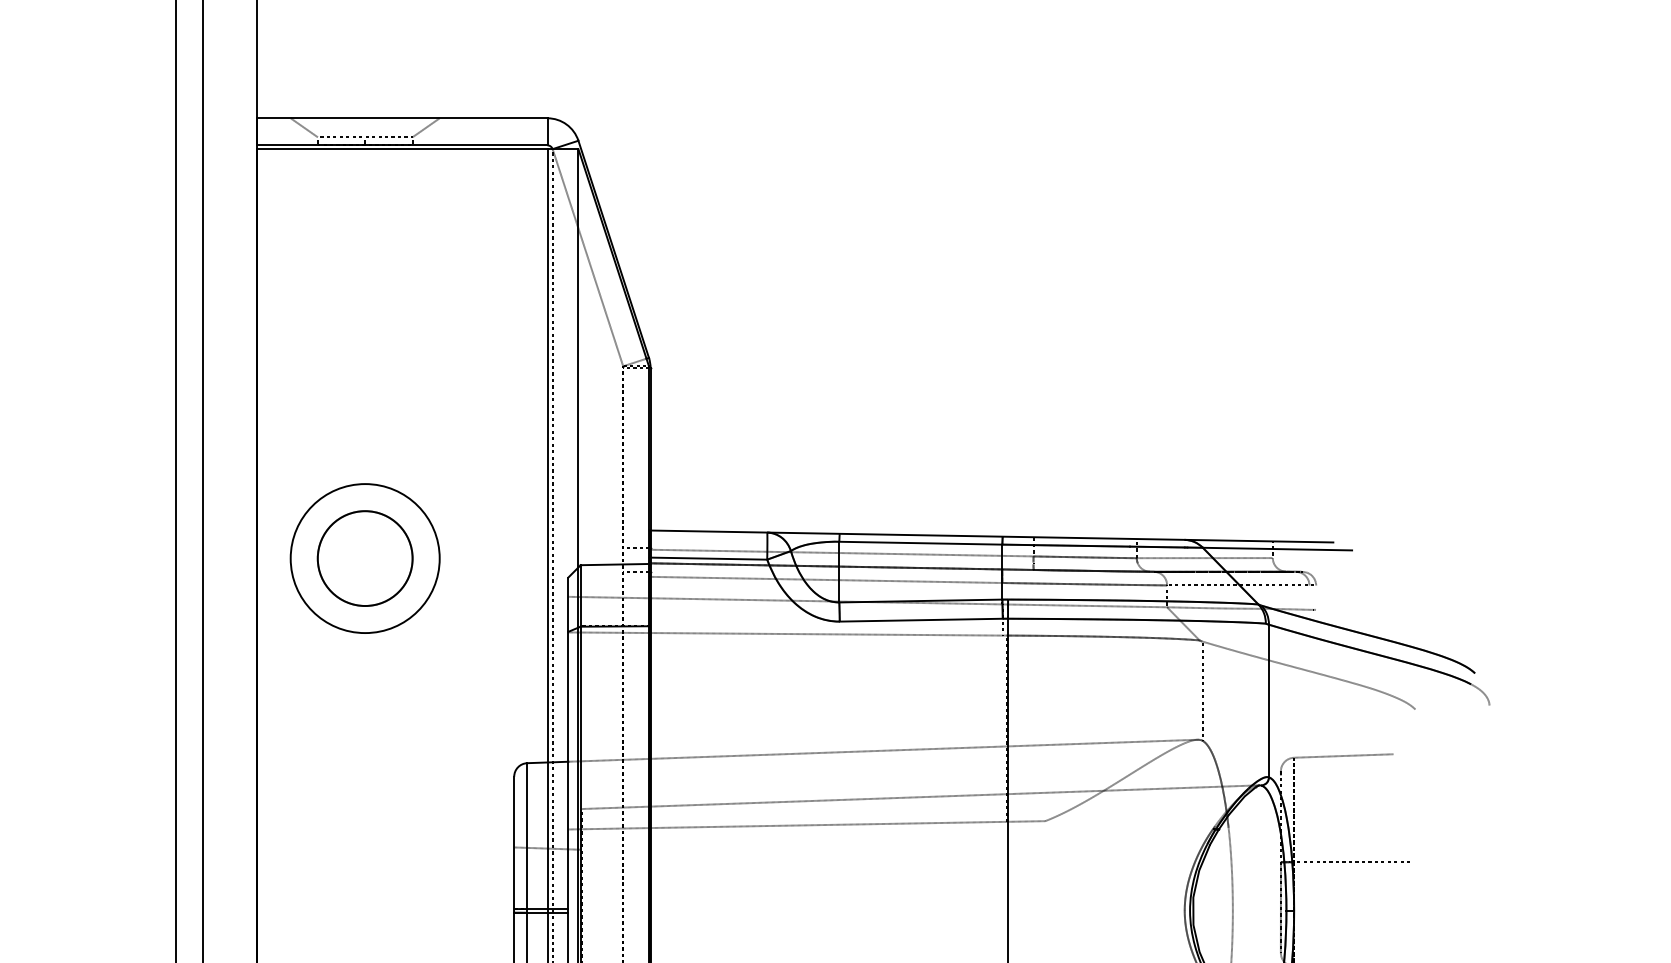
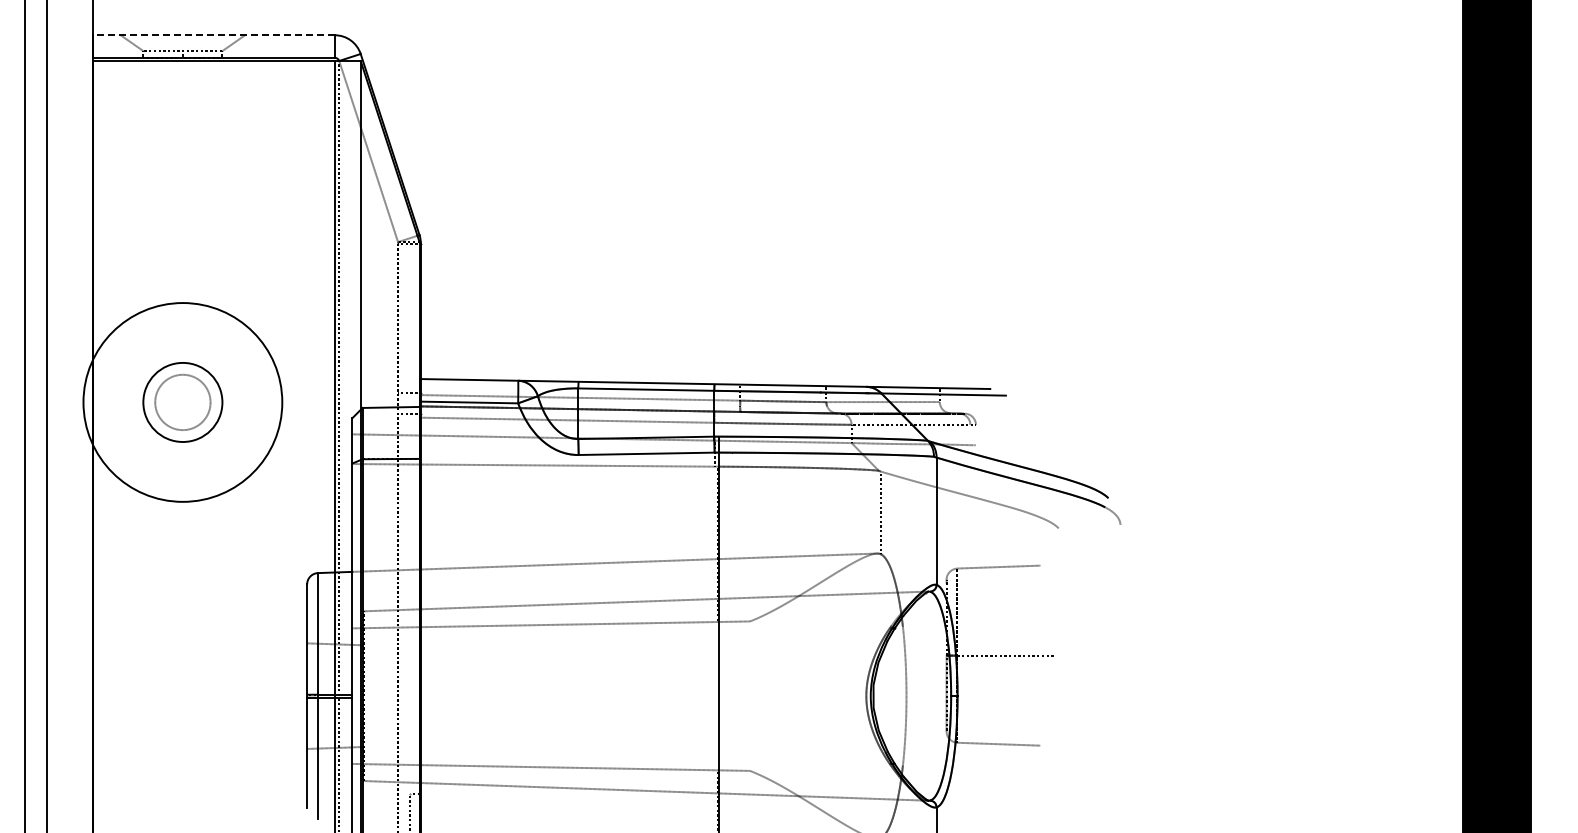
line: (401, 118) -> (213, 35), solid -> dashed
circle: (364, 557) -> (182, 401), size x0.7
circle: (364, 558) -> (182, 402), size x1.6

